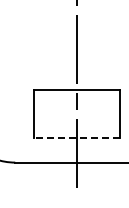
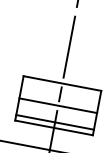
line: (76, 113) -> (57, 105), added
line: (76, 132) -> (54, 122), added
line: (77, 138) -> (54, 128), dashed -> solid

